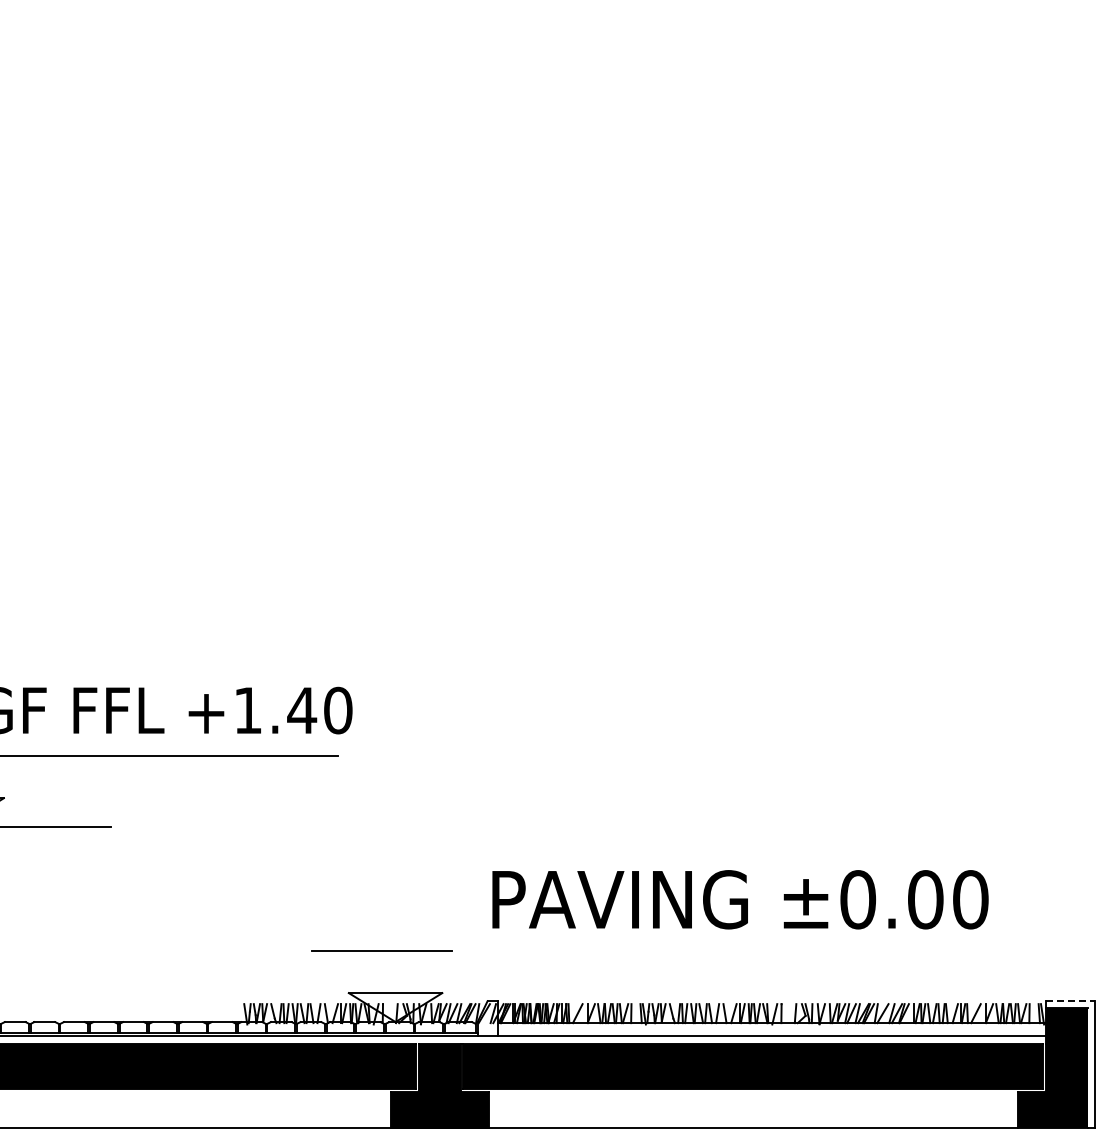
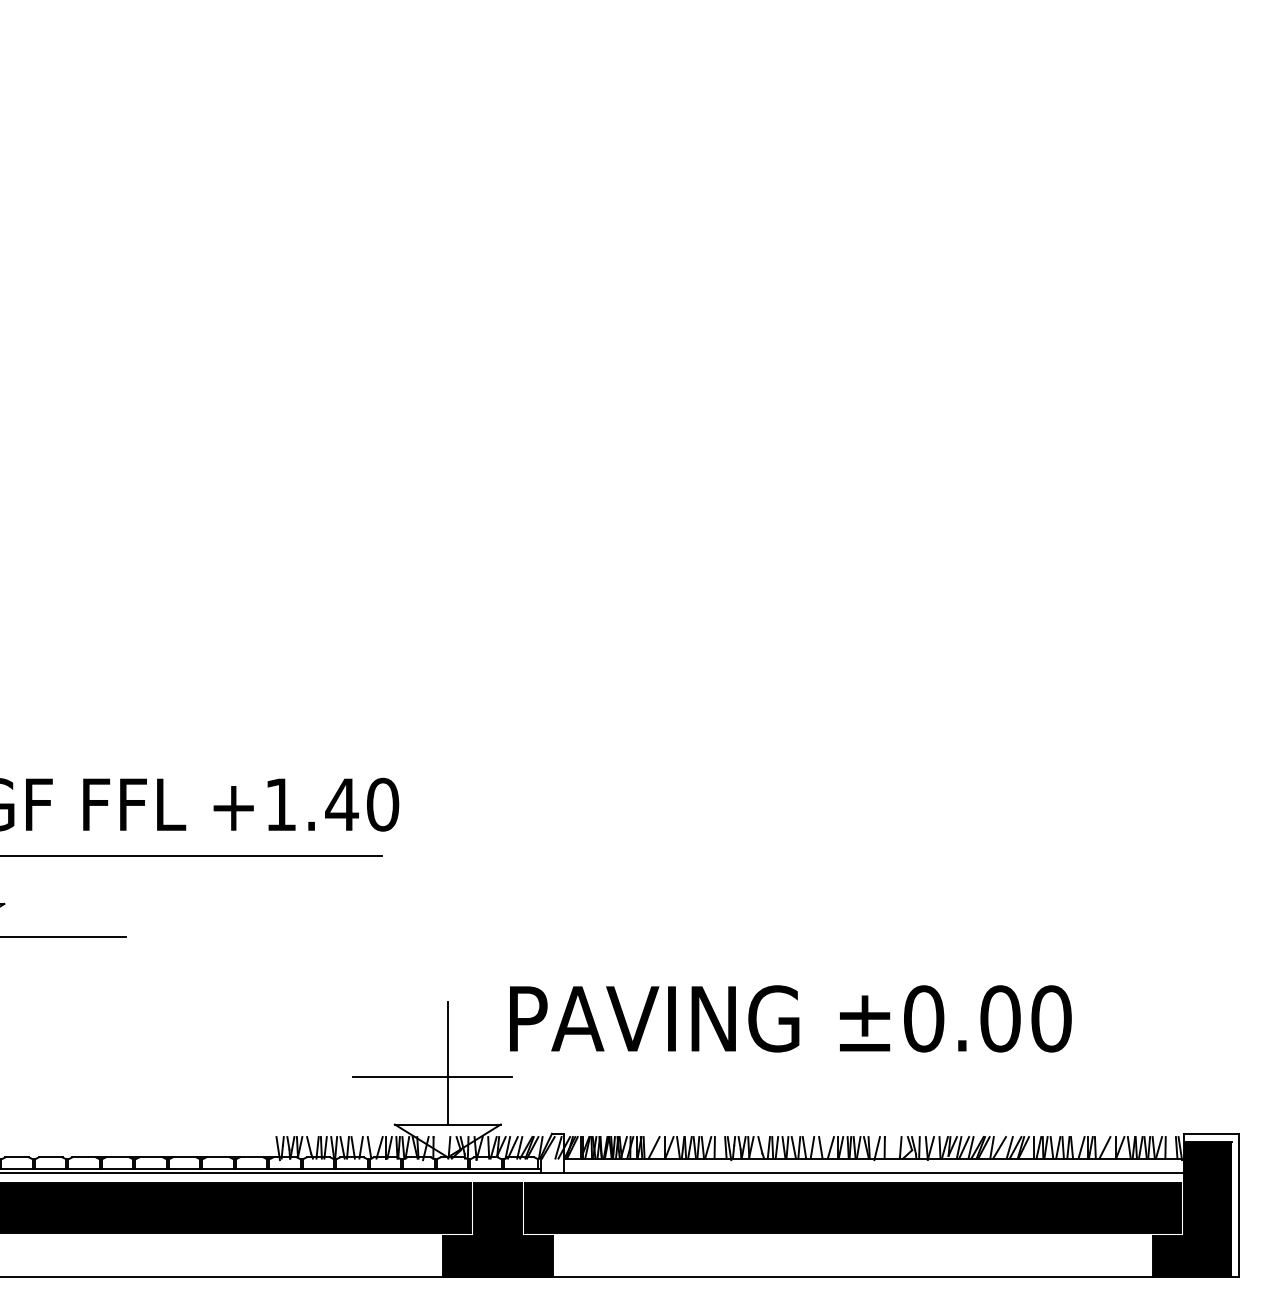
text: (740, 899) -> (790, 1018), moved
line: (395, 938) -> (447, 1062), added
line: (1070, 1001) -> (1211, 1134), dashed -> solid

